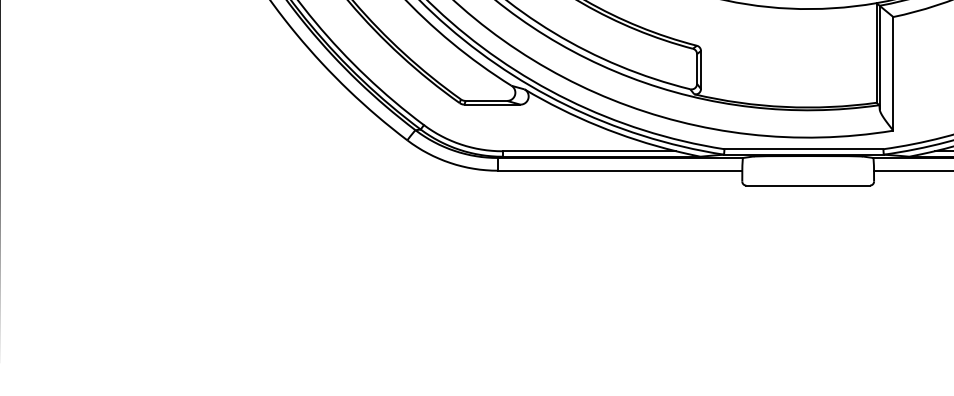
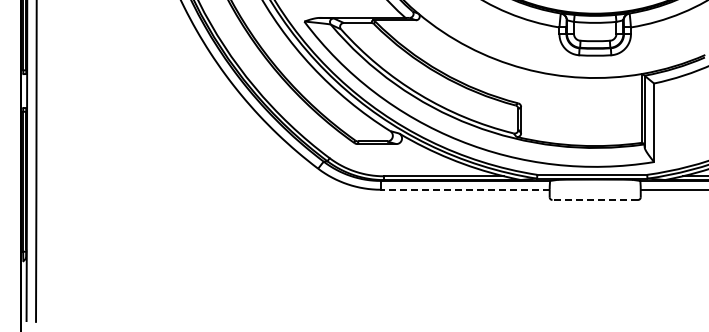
line: (619, 170) -> (464, 189), solid -> dashed
line: (808, 184) -> (595, 199), solid -> dashed

